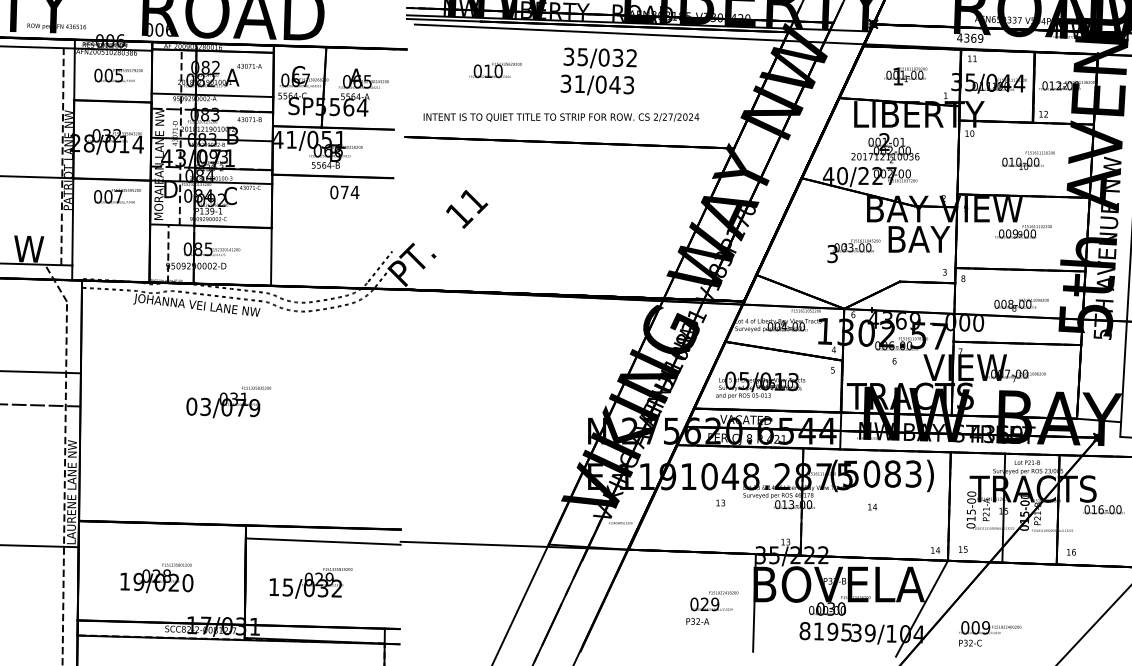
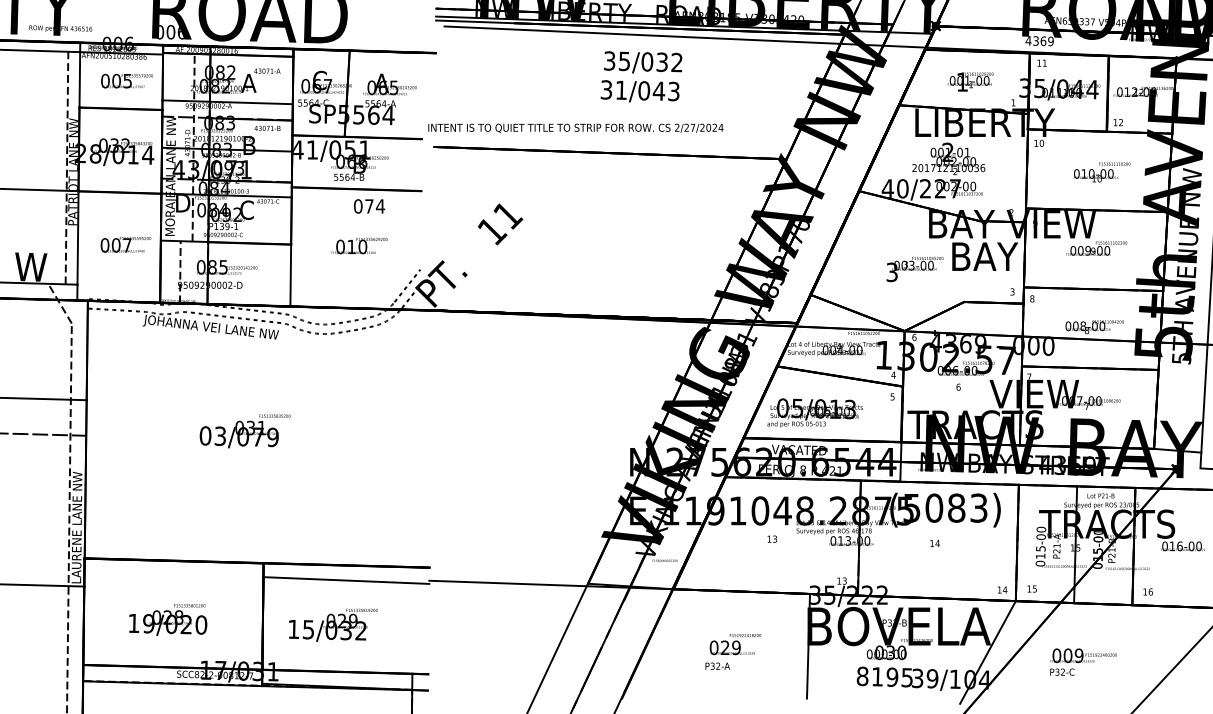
text: (495, 70) -> (359, 246), moved
text: (561, 117) -> (575, 128), moved
text: (117, 196) -> (125, 245), moved
text: (712, 607) -> (733, 651), moved
text: (990, 633) -> (1083, 661), moved

